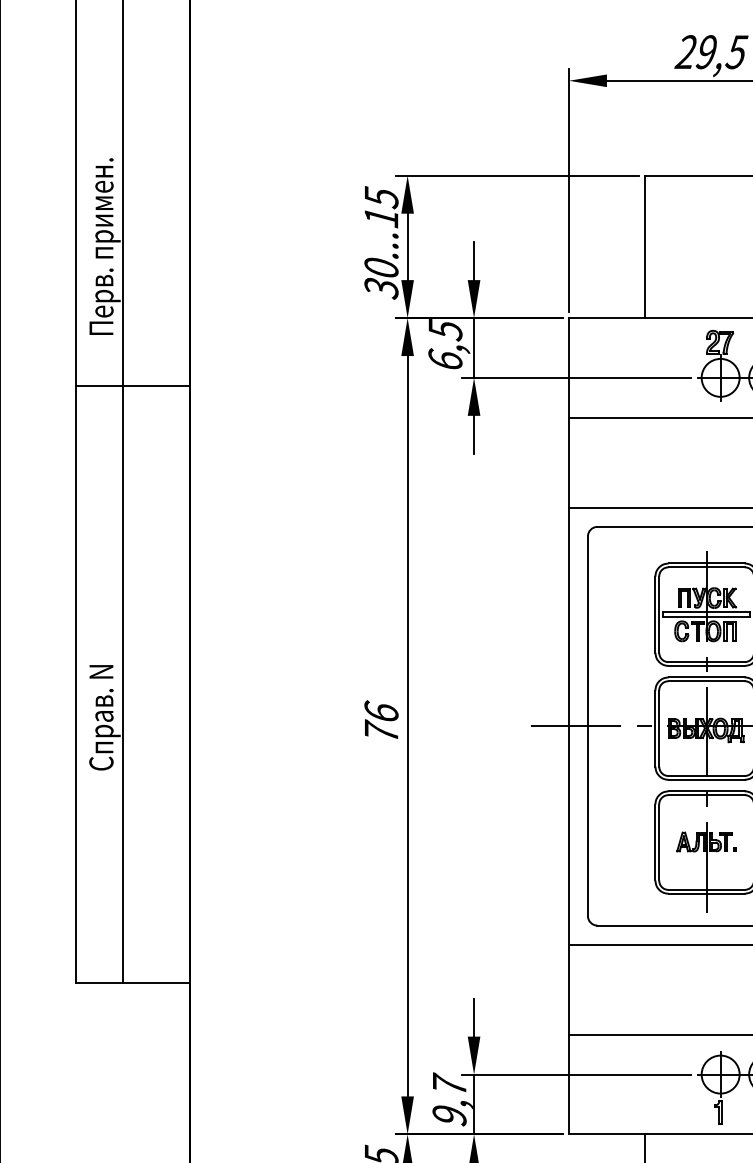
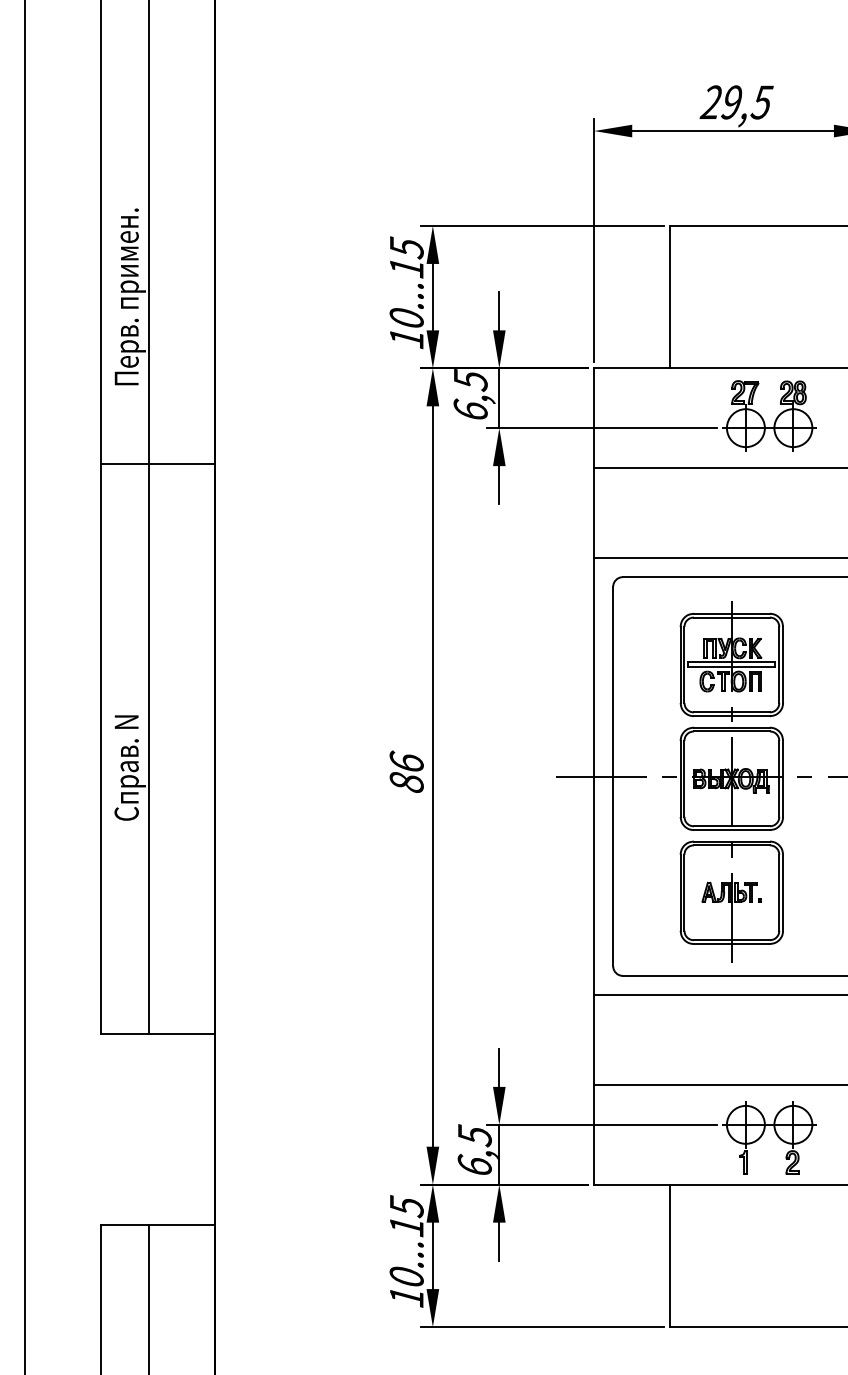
text: (381, 289) -> (406, 339), 30...15 -> 10...15
line: (133, 386) -> (158, 464), moved
text: (381, 730) -> (406, 780), 76 -> 86
text: (449, 1099) -> (474, 1149), 9,7 -> 6,5

